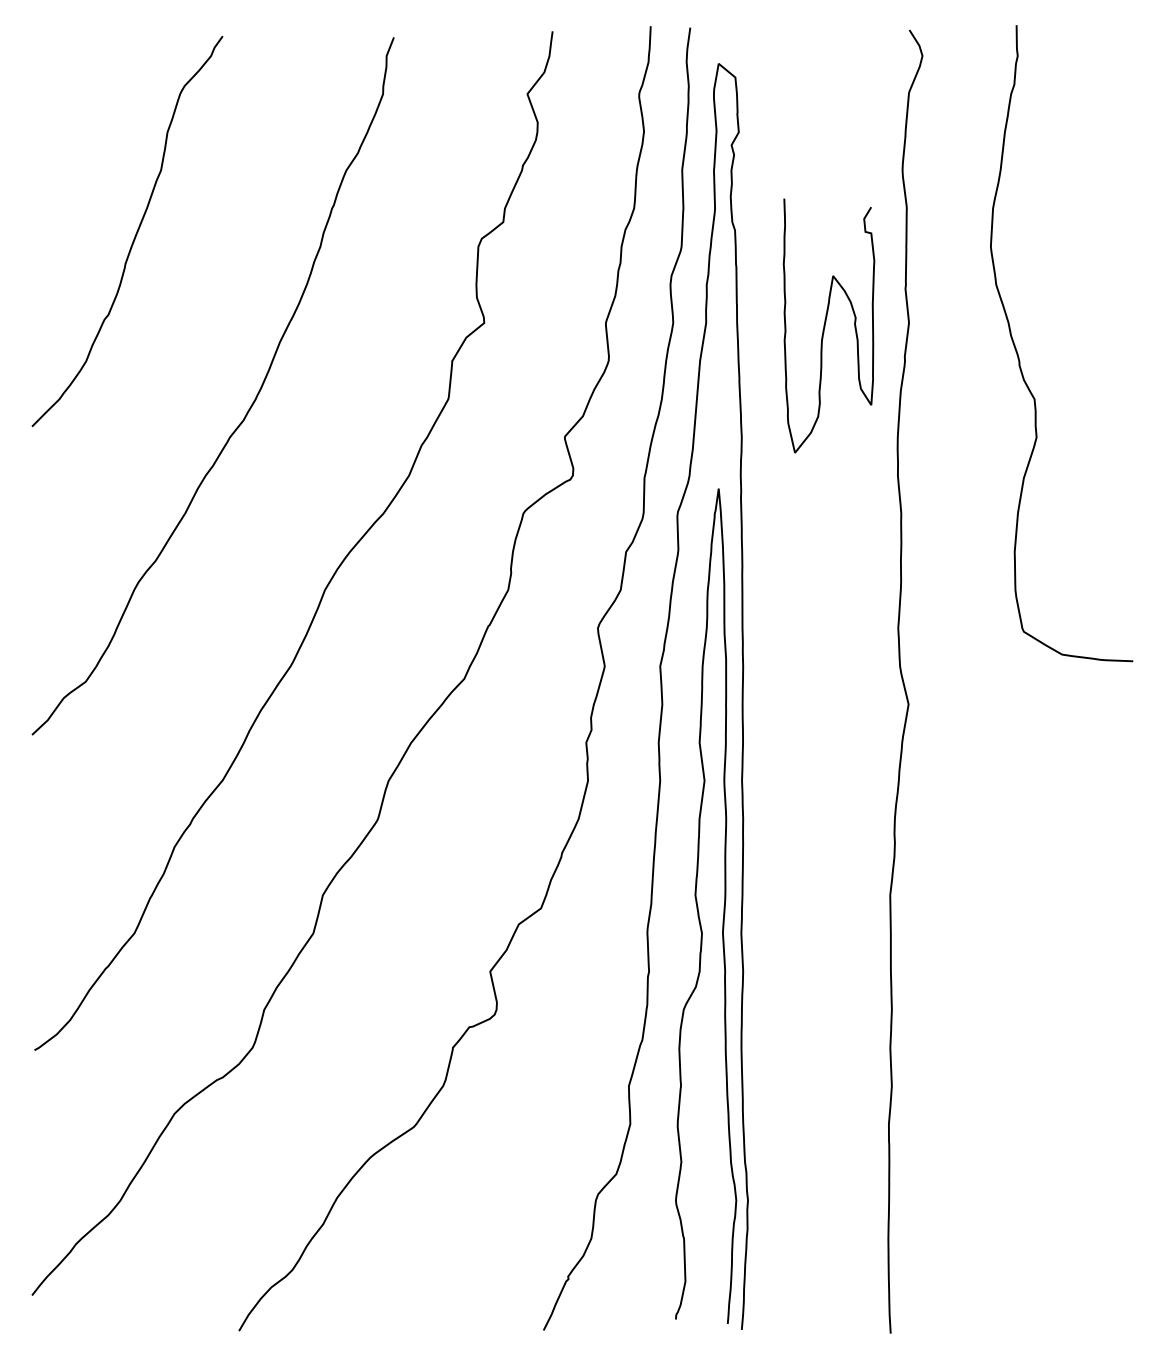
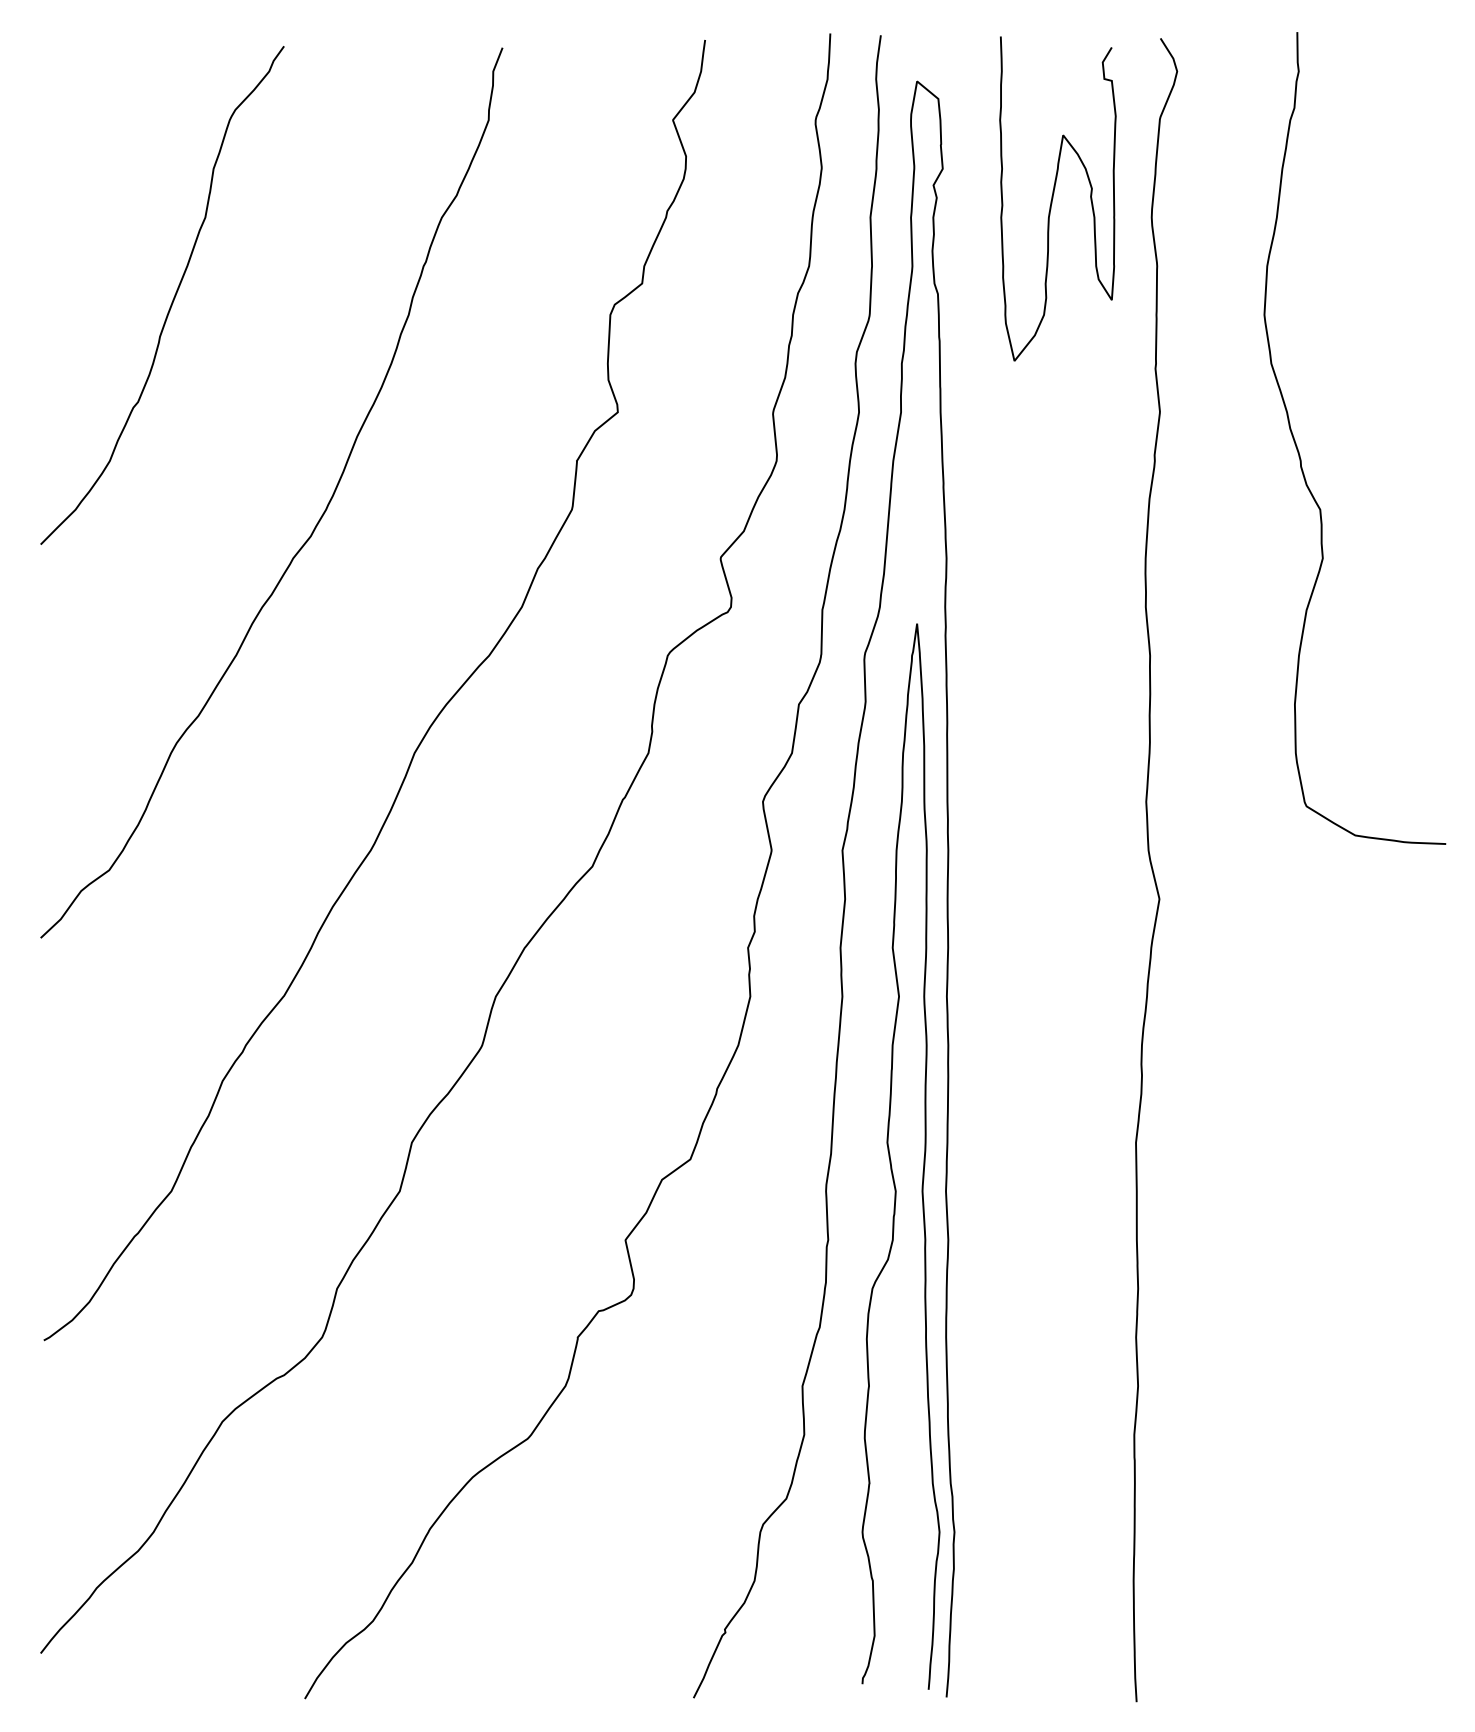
curve: (825, 325) -> (1053, 198), moved

